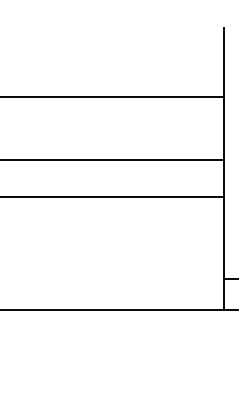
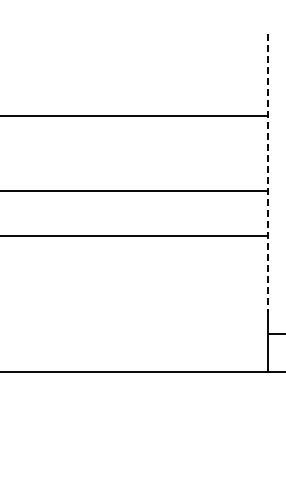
line: (224, 143) -> (268, 172), solid -> dashed

